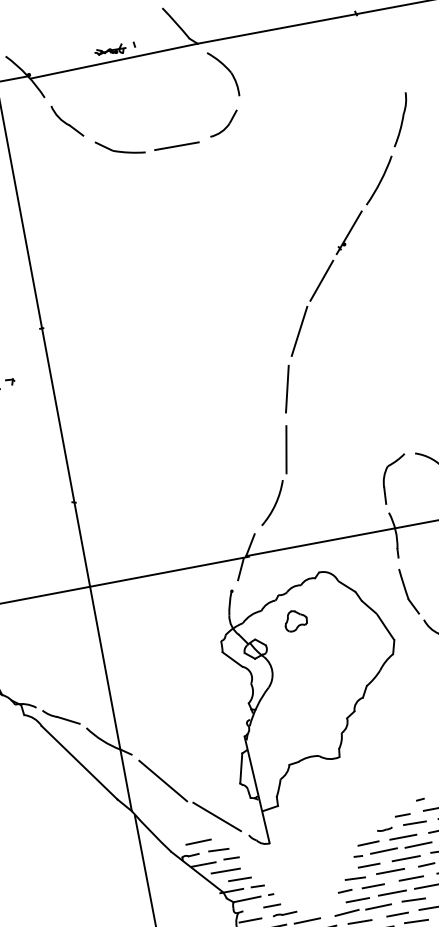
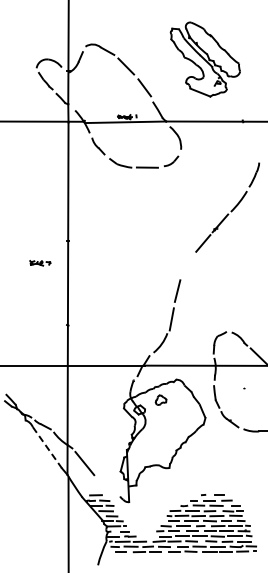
line: (299, 330) -> (188, 264), removed
line: (80, 764) -> (47, 448), solid -> dashed
line: (216, 815) -> (106, 484), removed

